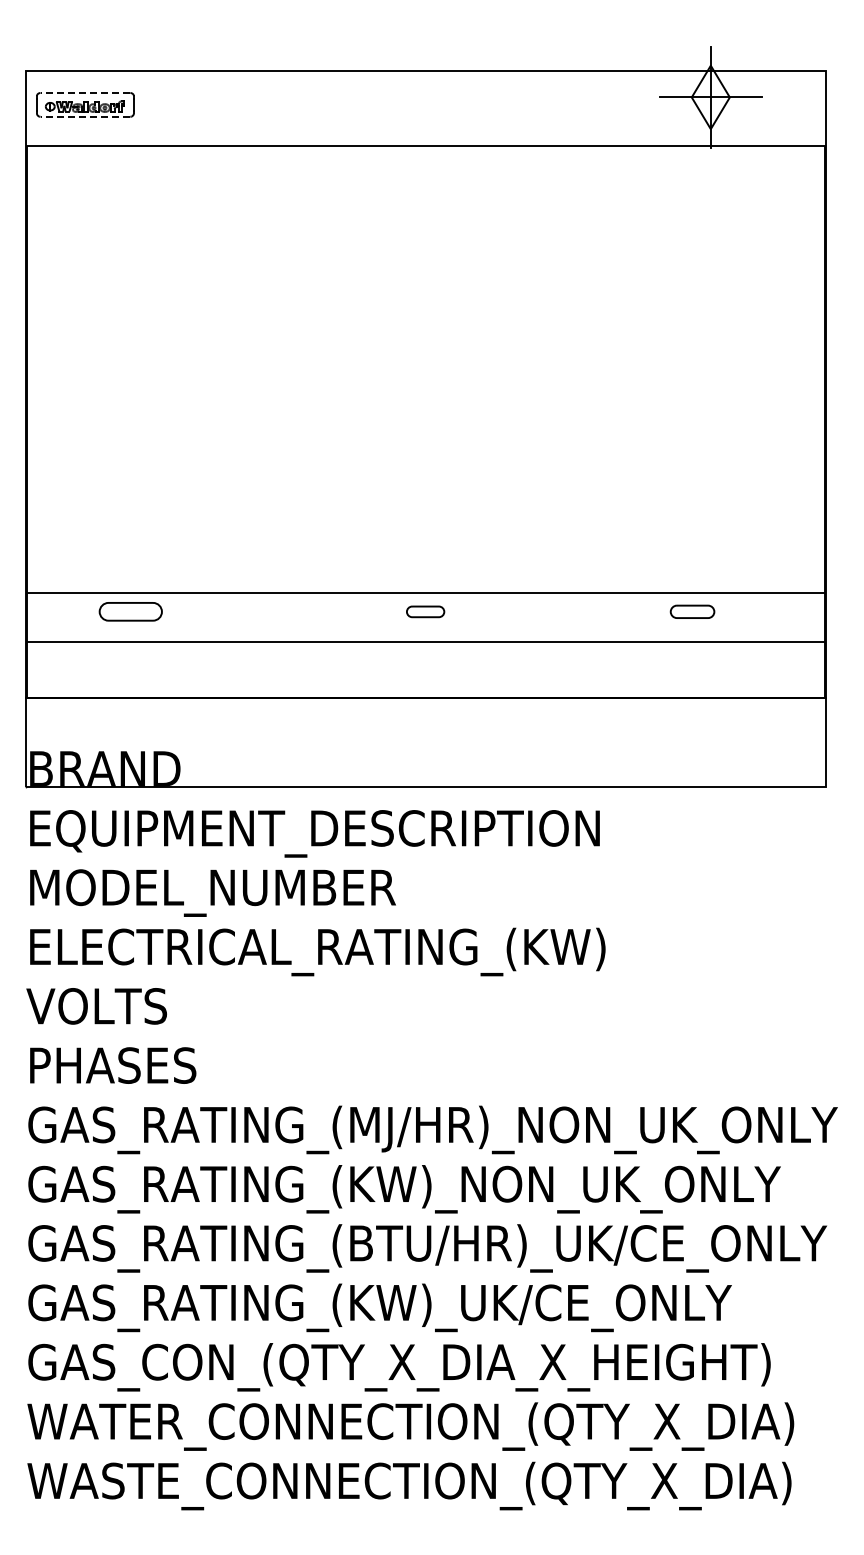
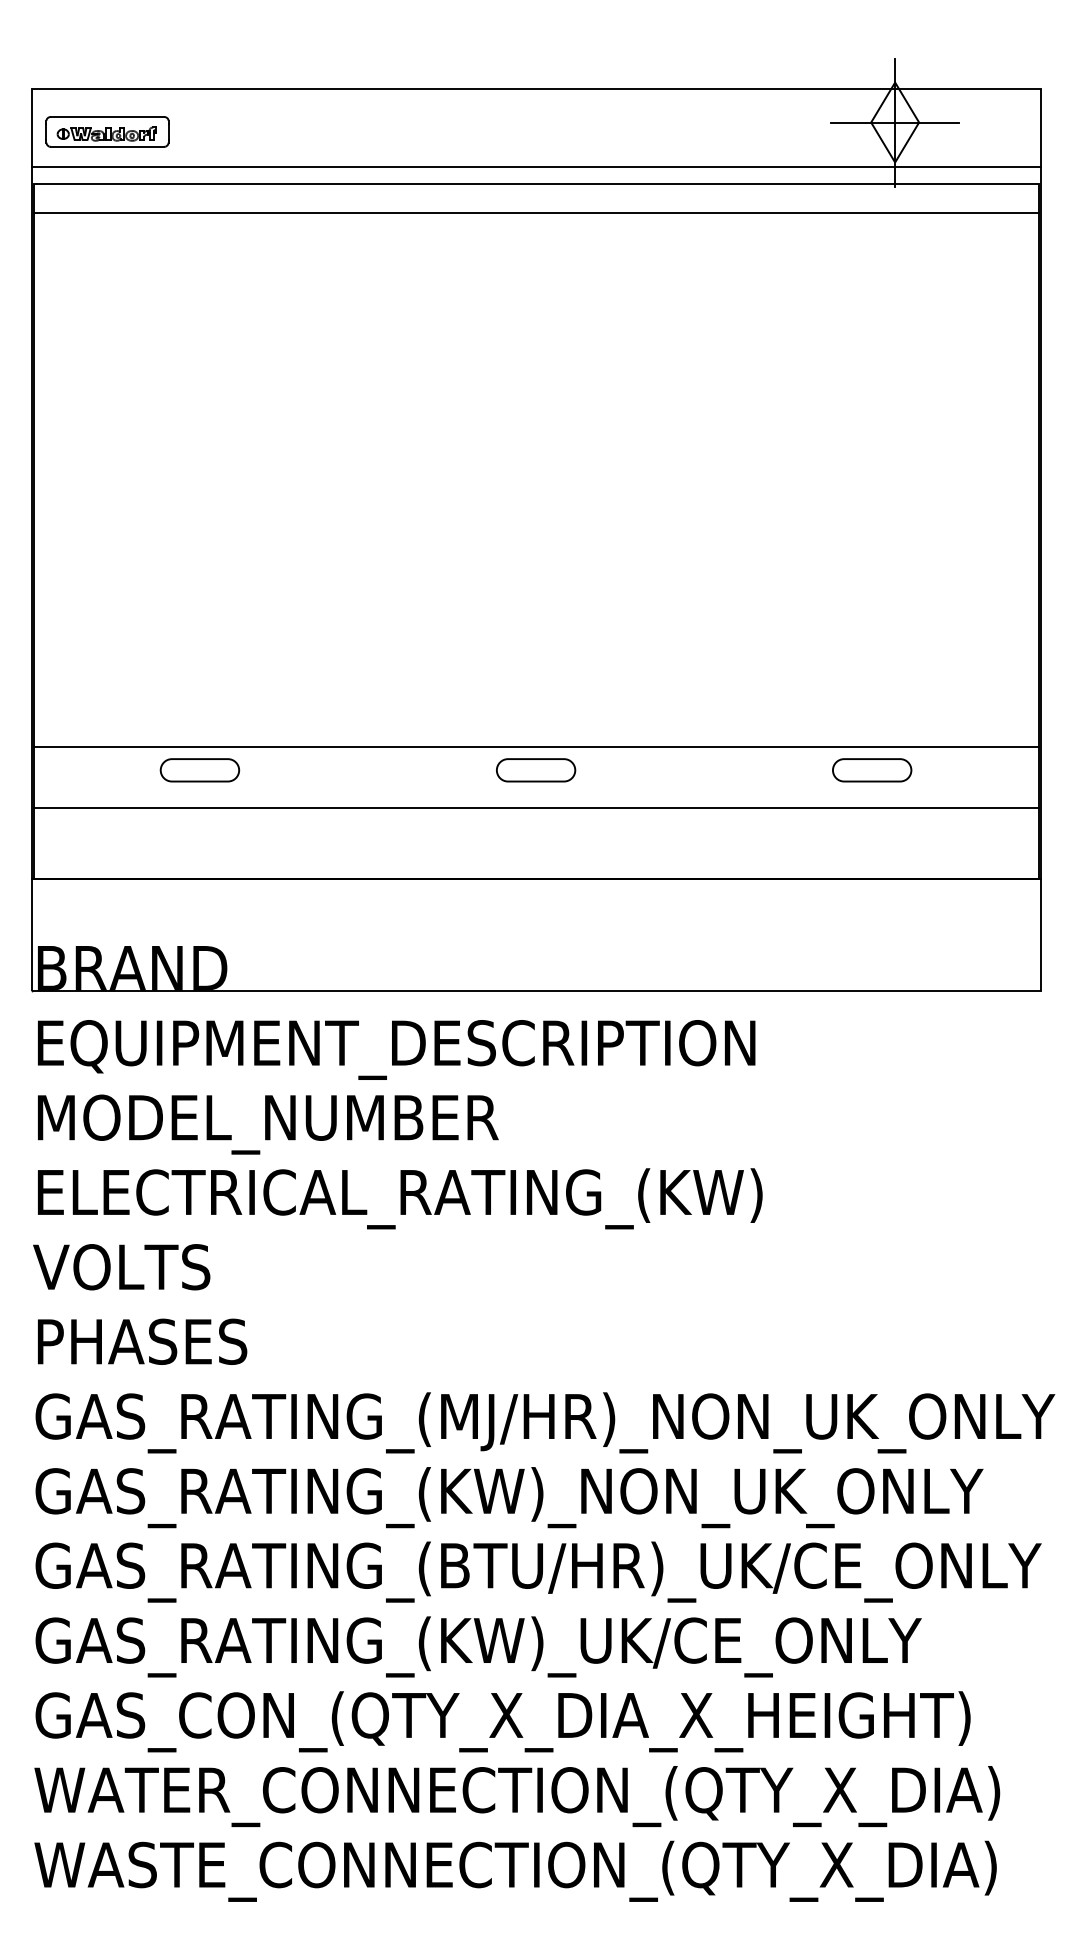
line: (85, 92) -> (107, 116), dashed -> solid
line: (85, 116) -> (107, 146), dashed -> solid
line: (425, 133) -> (535, 167), added
line: (425, 169) -> (535, 213), added
part: (130, 611) -> (199, 769), moved
part: (425, 611) -> (535, 769), size x1.67
part: (692, 611) -> (872, 769), size x1.43

